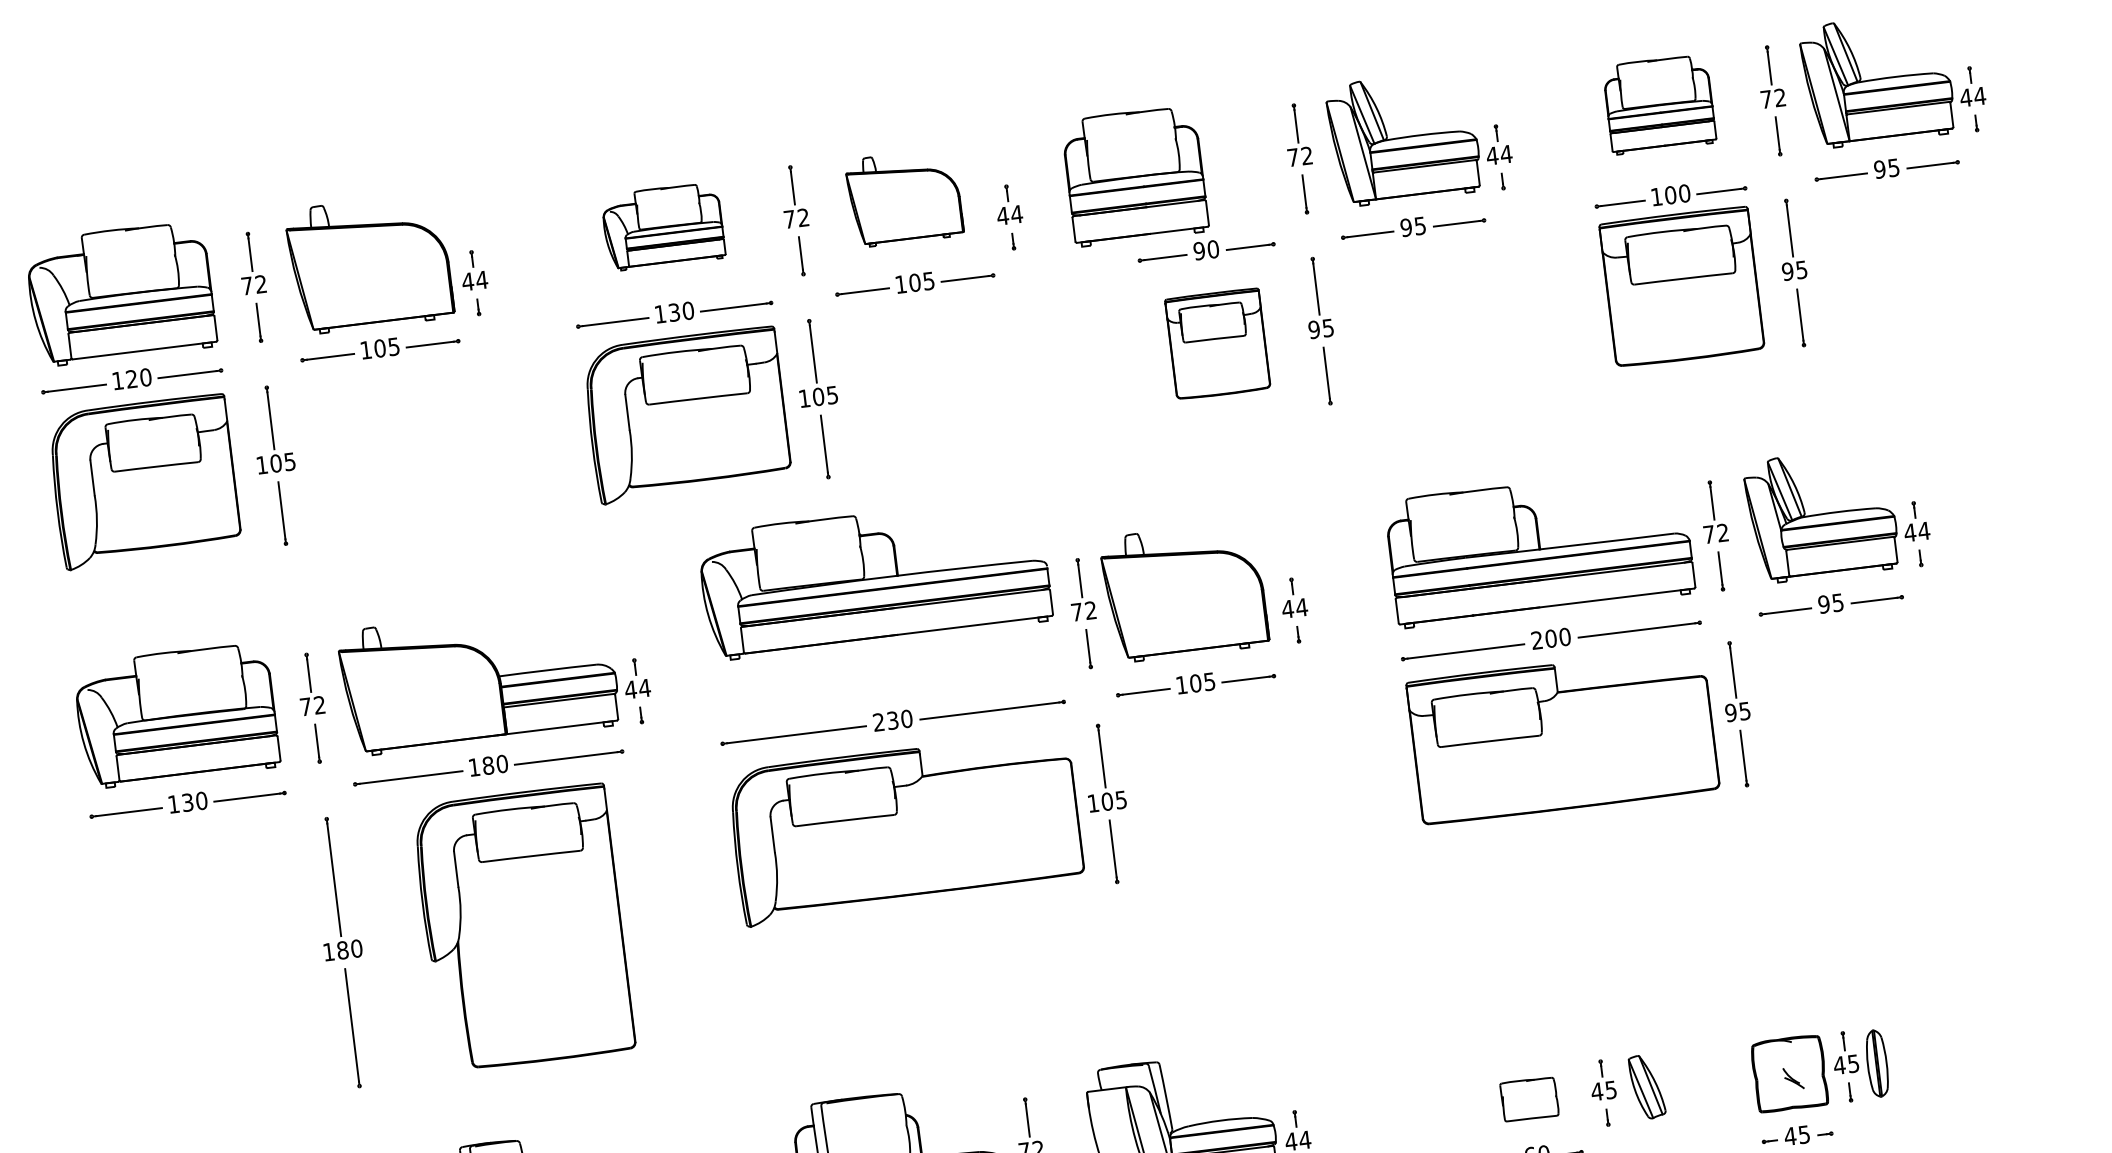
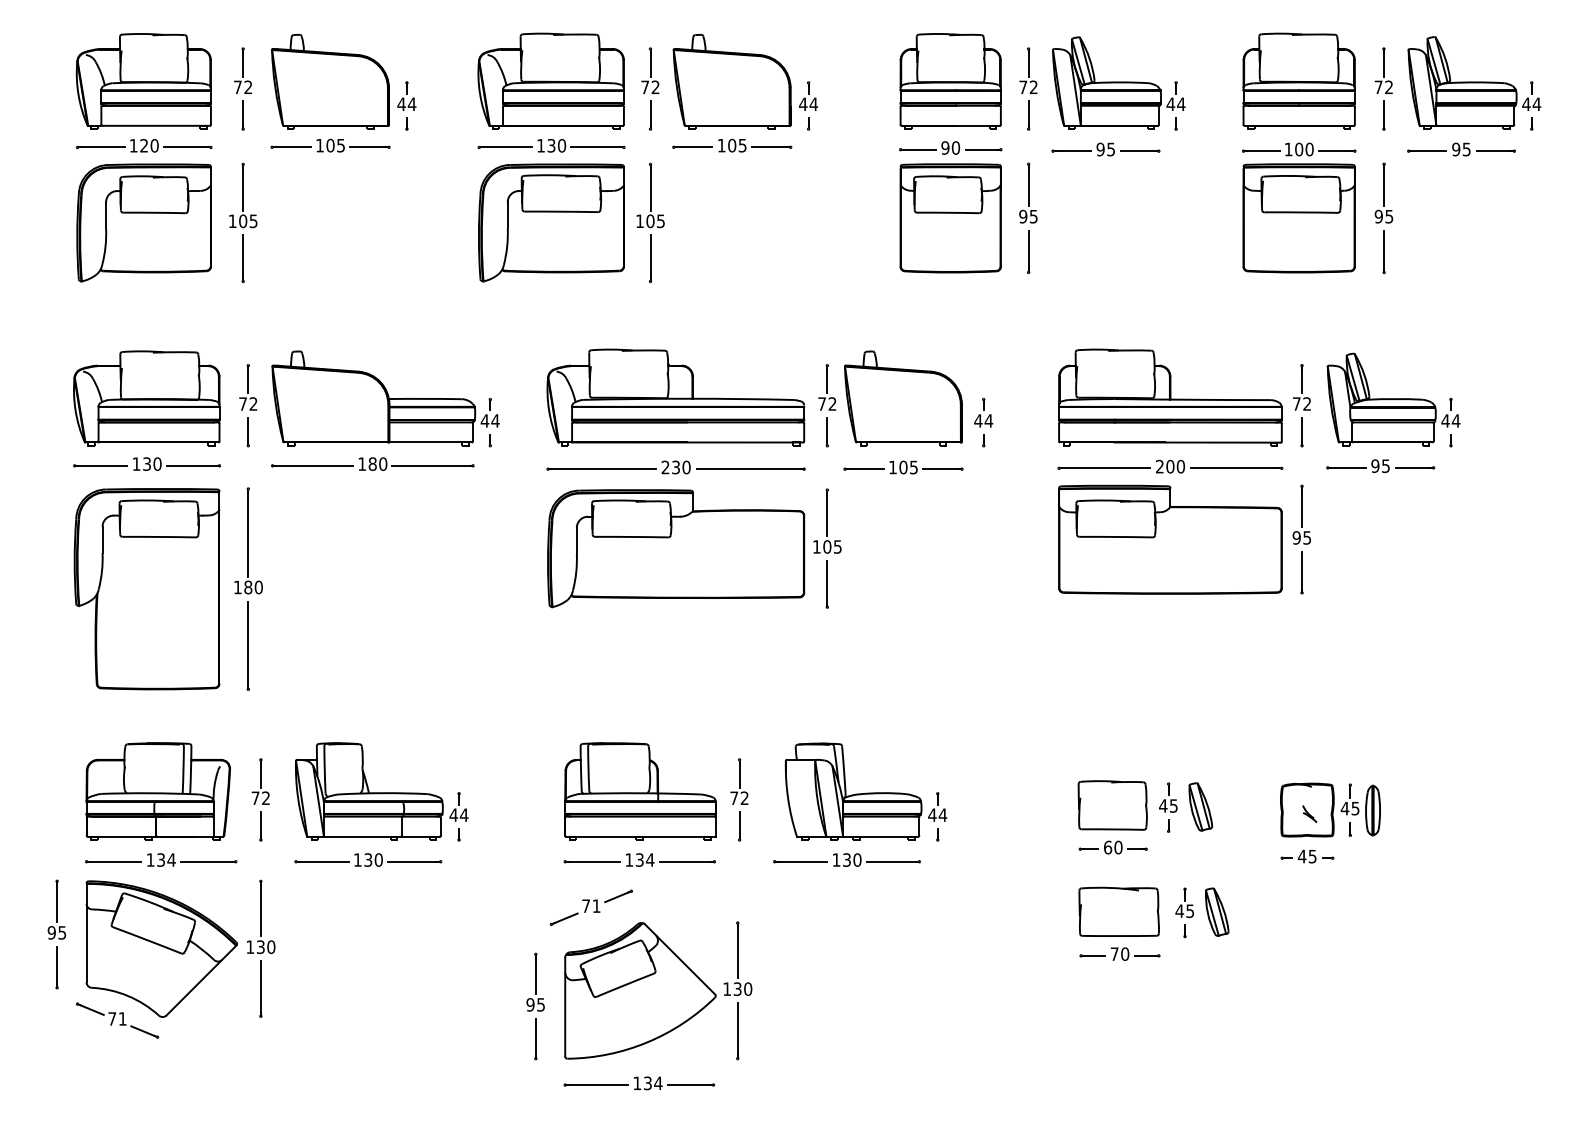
part: (1658, 103) -> (1298, 80), size x1.43
part: (1134, 175) -> (950, 81), moved
part: (903, 197) -> (731, 81), size x1.43
part: (662, 225) -> (550, 80), size x1.67
part: (1217, 344) -> (950, 218), size x1.43
part: (874, 576) -> (675, 397), moved
part: (522, 928) -> (146, 589), moved
part: (1529, 1099) -> (1112, 805), size x1.67

